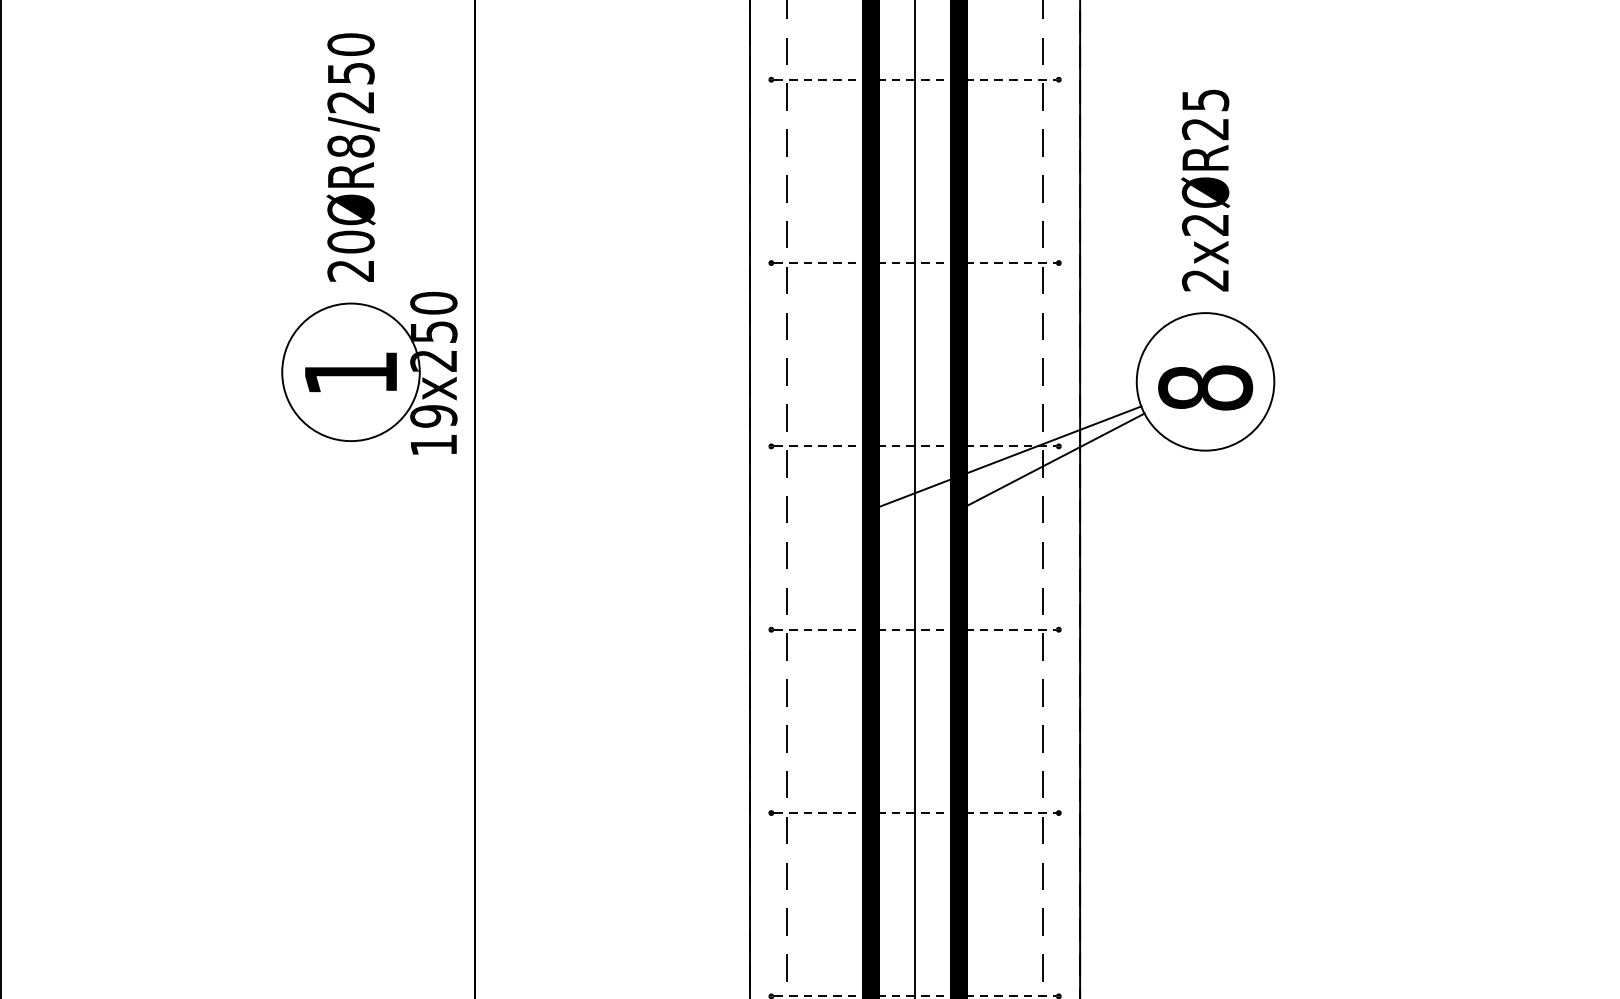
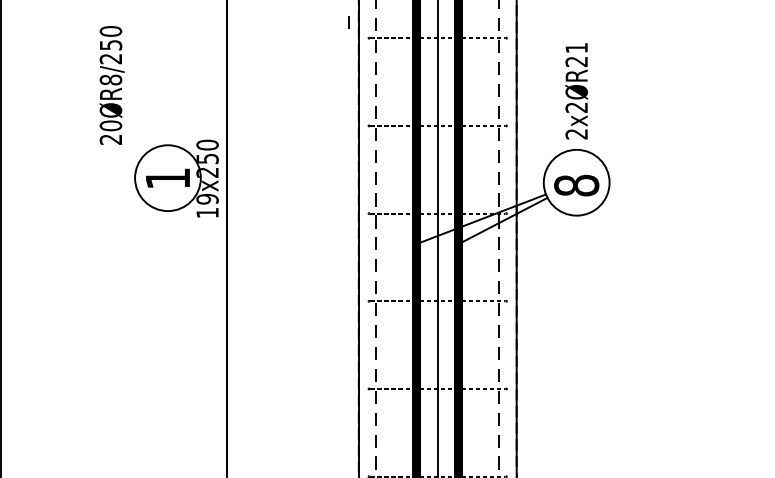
line: (728, 46) -> (348, 22), added
text: (1205, 101) -> (576, 48), 2x2ØR25 -> 2x2ØR21
text: (352, 157) -> (111, 85), moved

